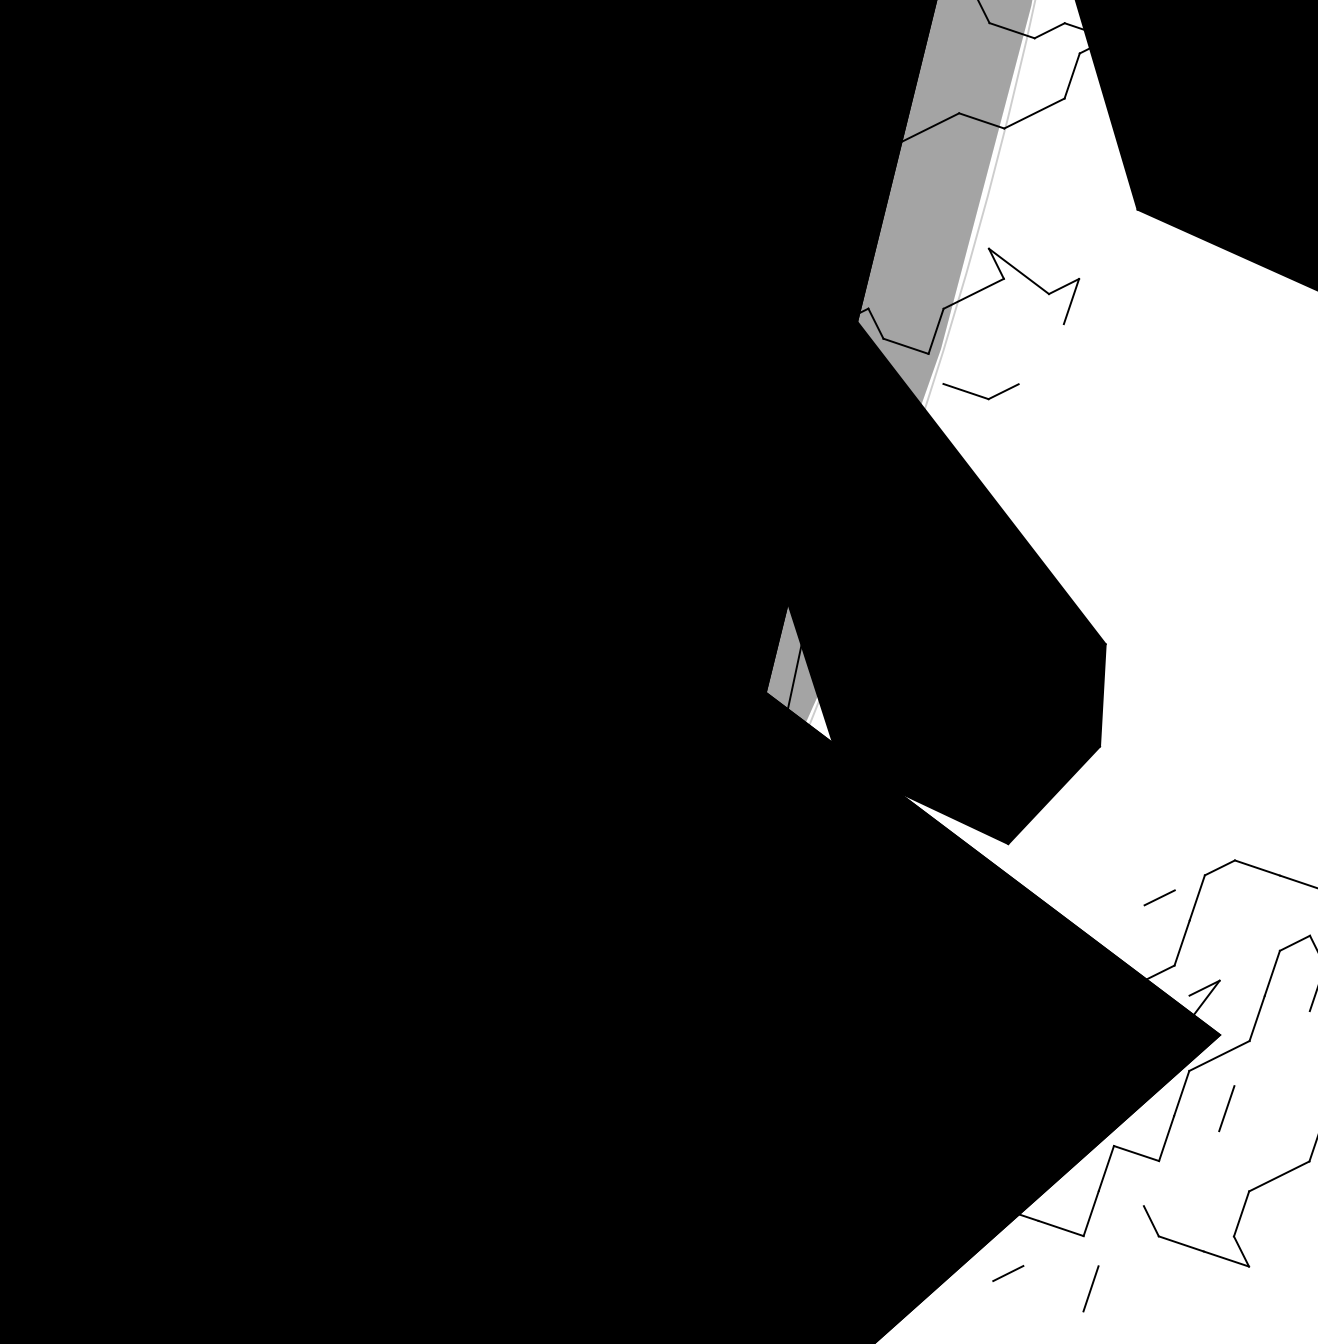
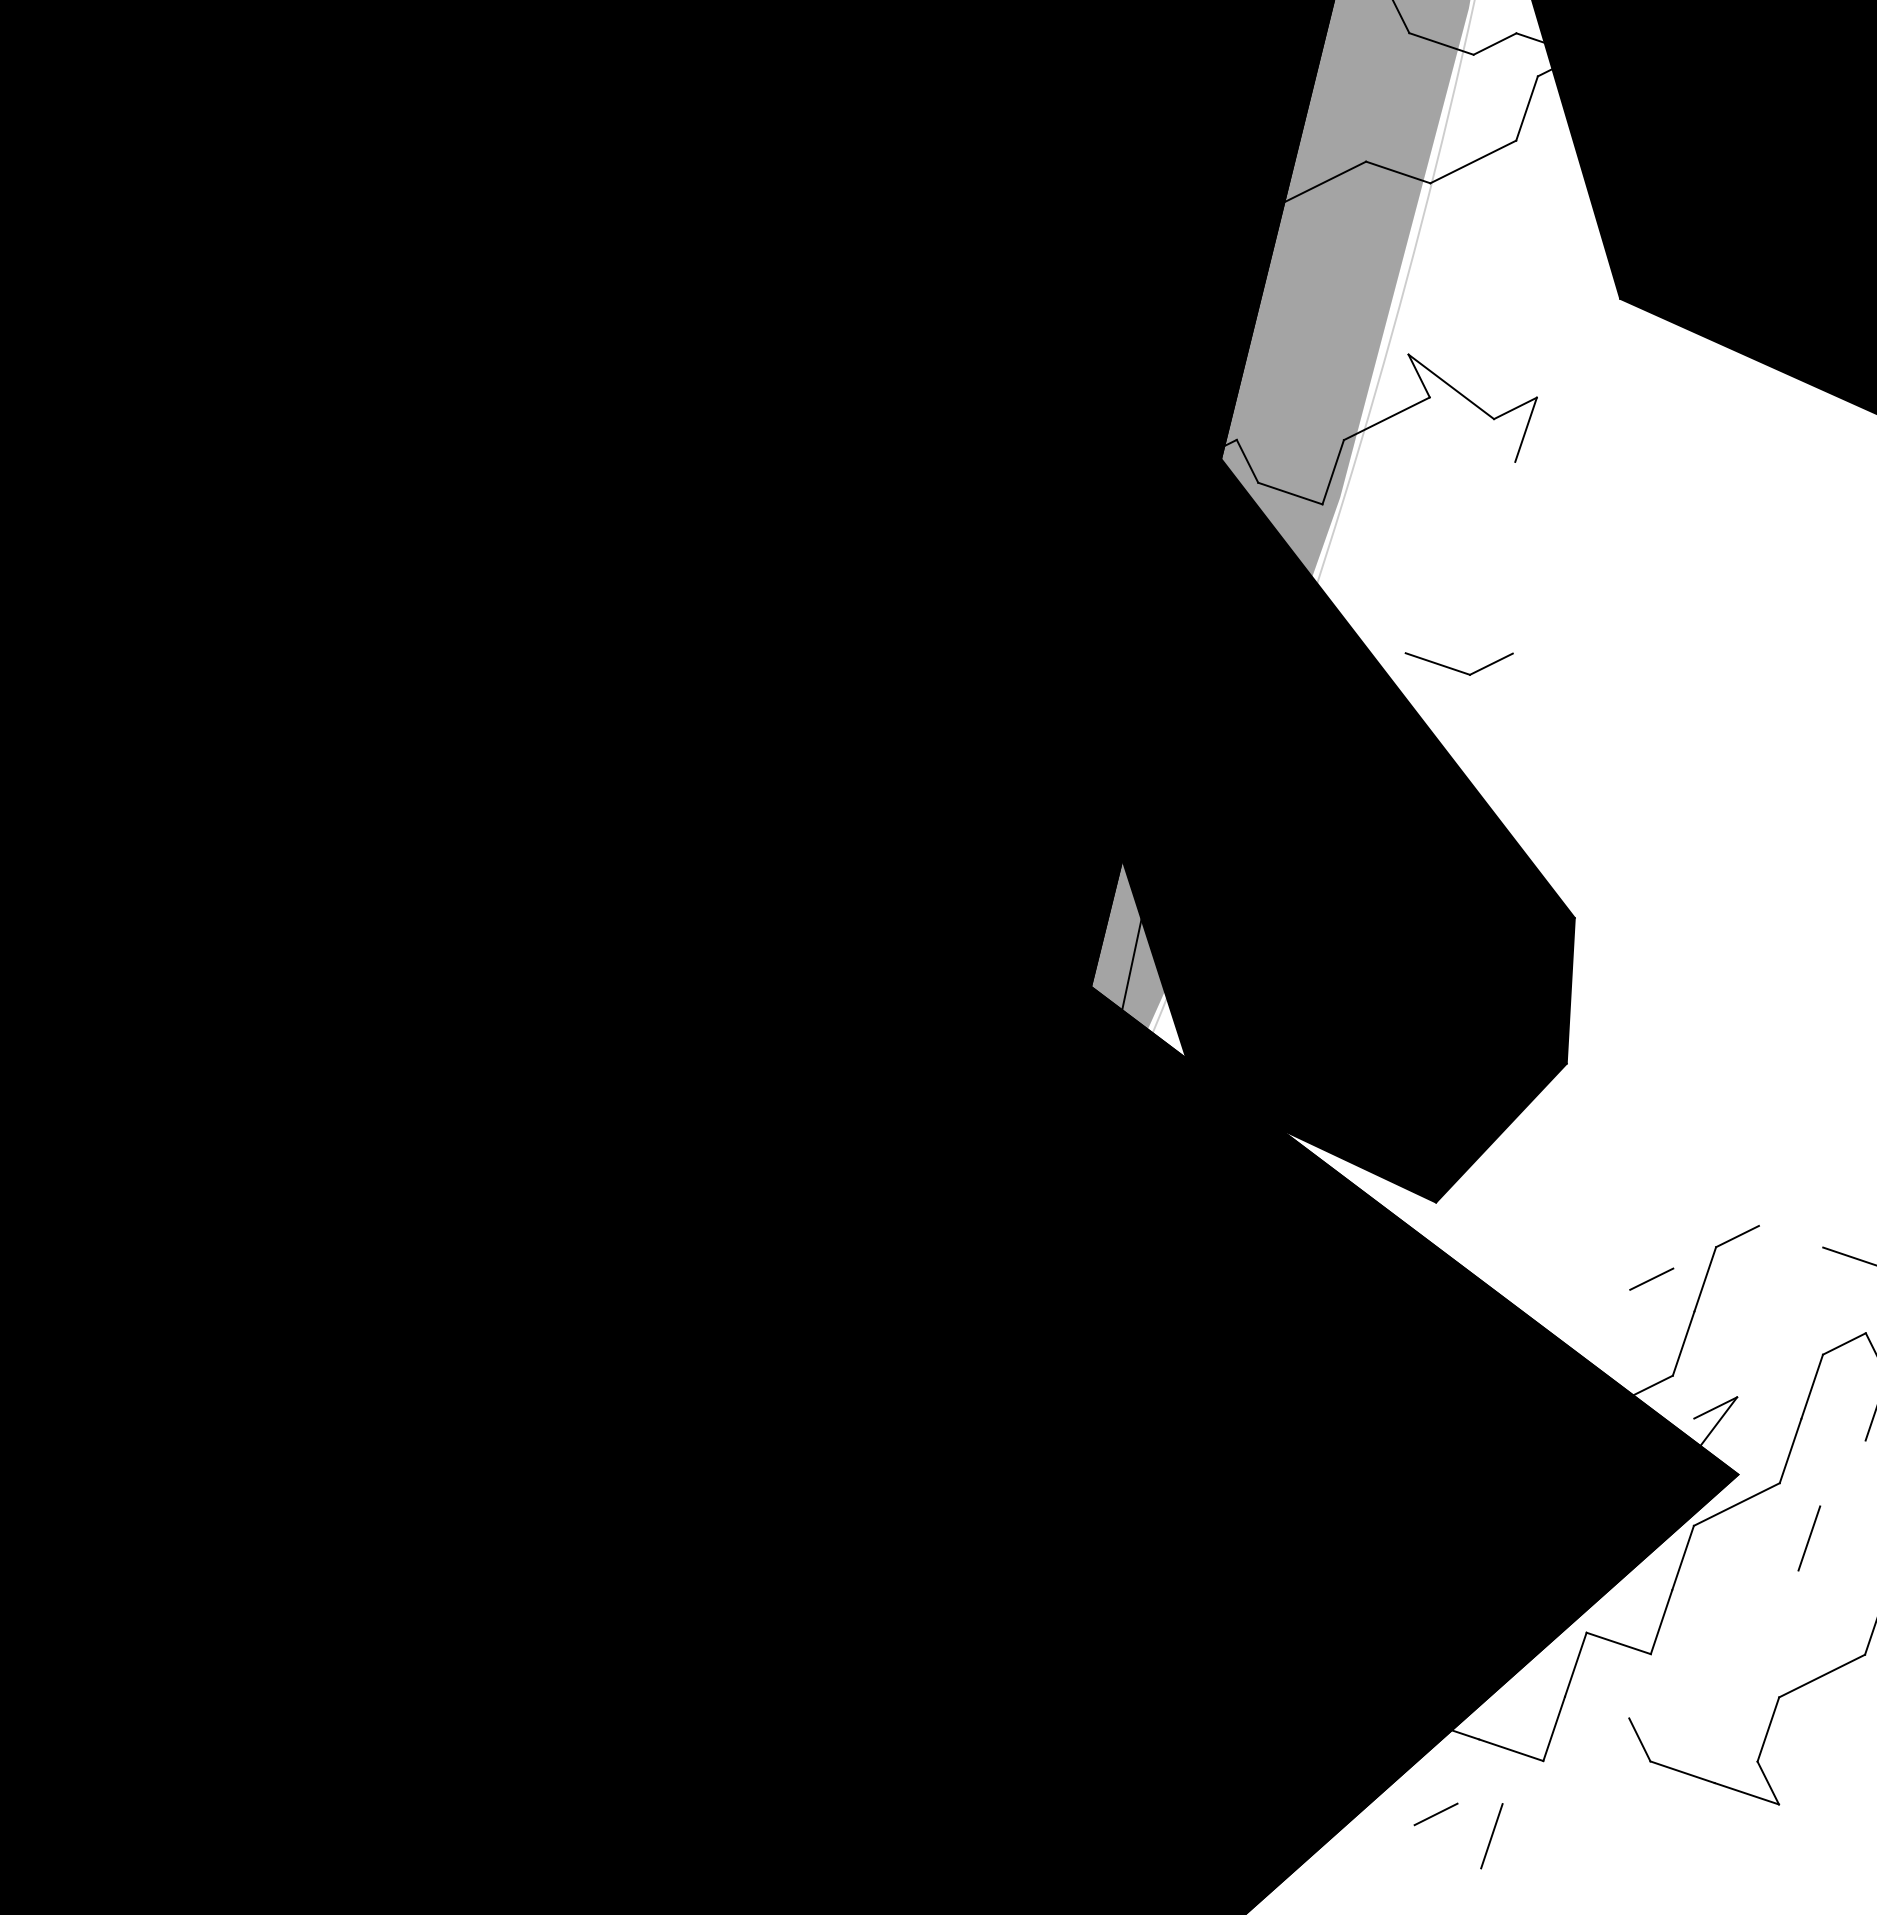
part: (979, 395) -> (1457, 669), moved
line: (1257, 867) -> (1790, 1236), removed
line: (1226, 1108) -> (1809, 1538), moved
line: (1090, 1289) -> (1491, 1836), moved

